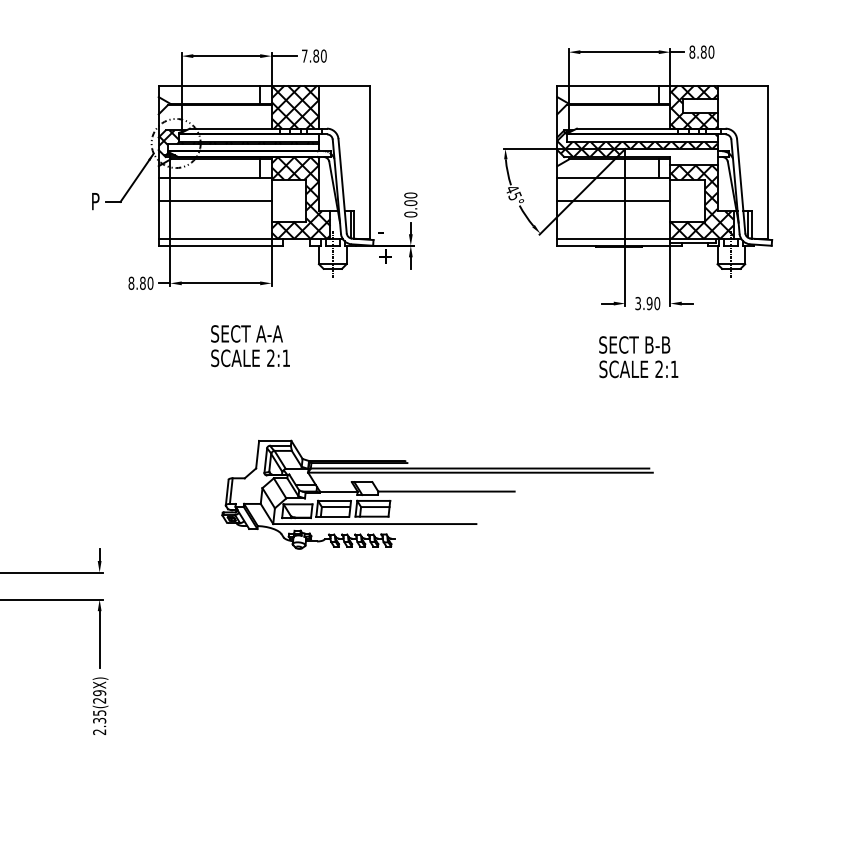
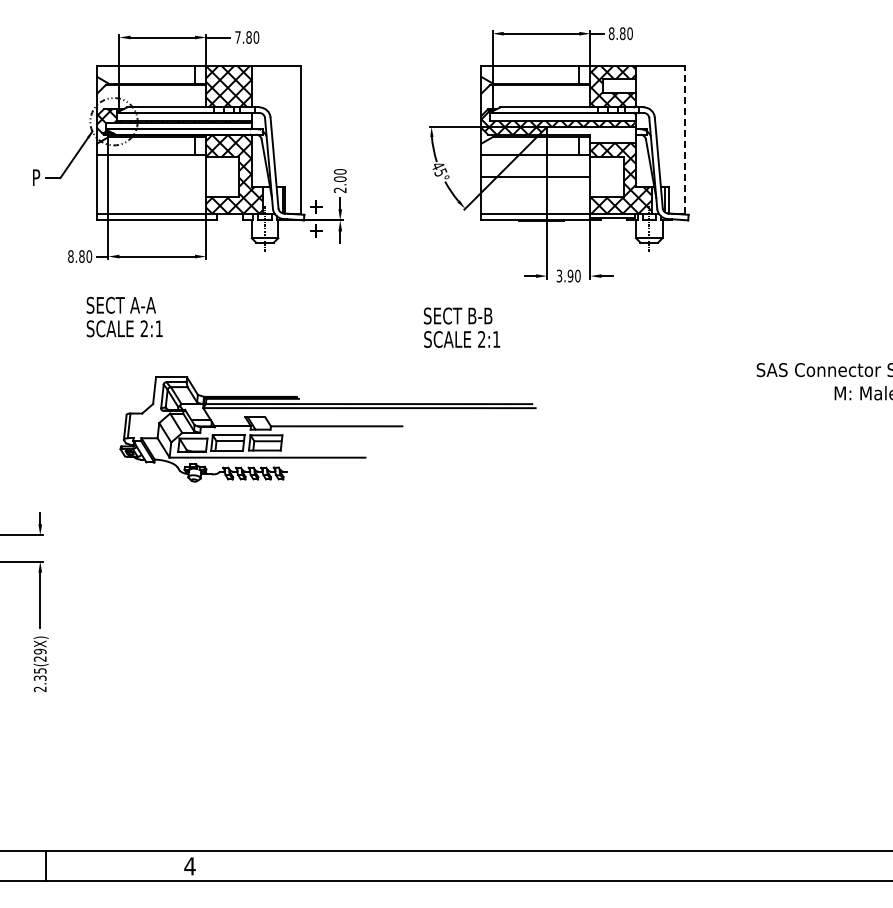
line: (767, 161) -> (684, 139), solid -> dashed
line: (215, 201) -> (151, 177), removed
text: (411, 214) -> (340, 190), 0.00 -> 2.00
text: (385, 231) -> (315, 206), - -> +
text: (250, 345) -> (124, 316), moved
text: (639, 356) -> (462, 327), moved
part: (436, 494) -> (327, 429), moved

